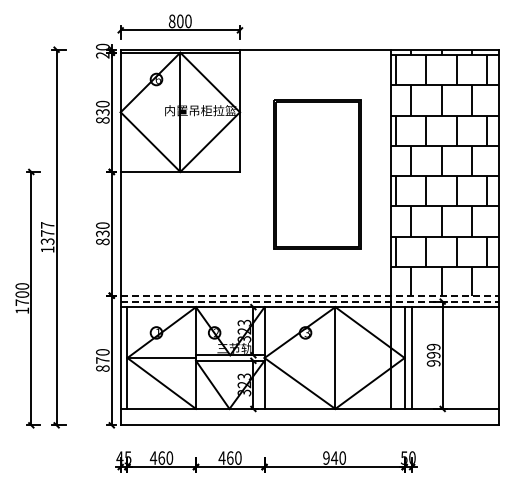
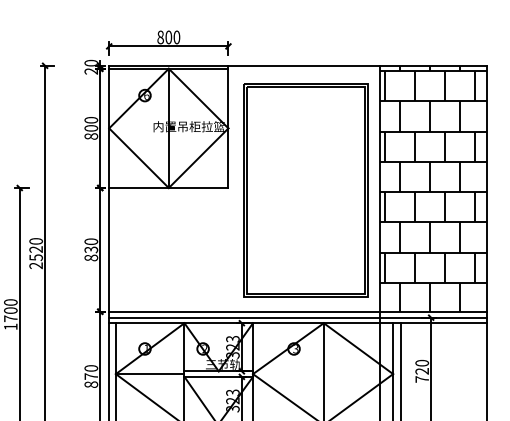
text: (102, 112) -> (90, 128), 830 -> 800
part: (317, 174) -> (305, 190), size x1.43
text: (47, 237) -> (35, 253), 1377 -> 2520
line: (309, 295) -> (297, 311), dashed -> solid
line: (309, 301) -> (297, 317), dashed -> solid
text: (433, 354) -> (421, 370), 999 -> 720

